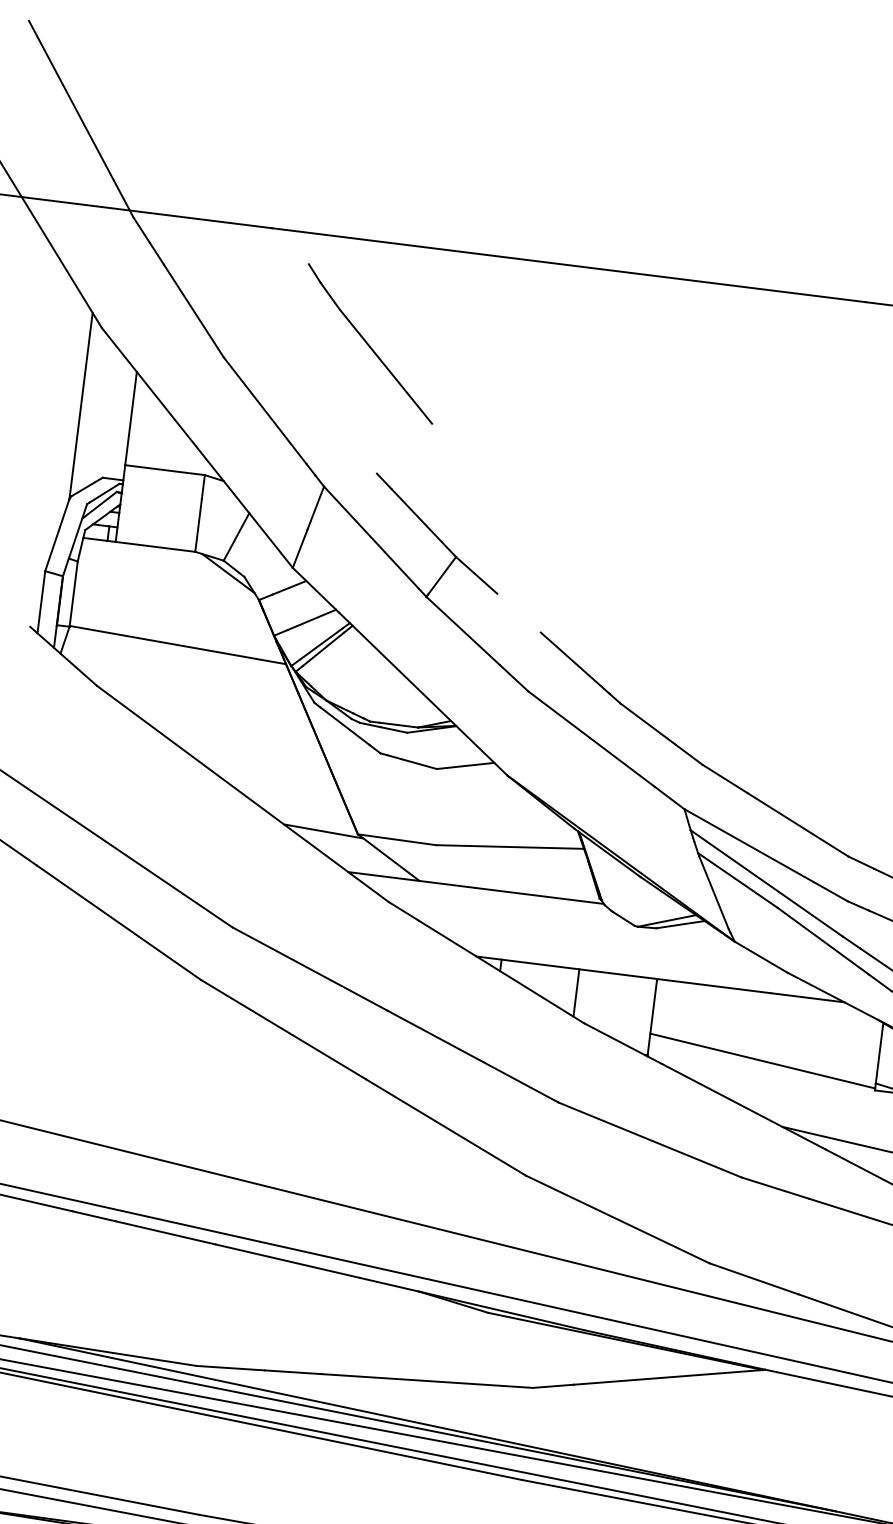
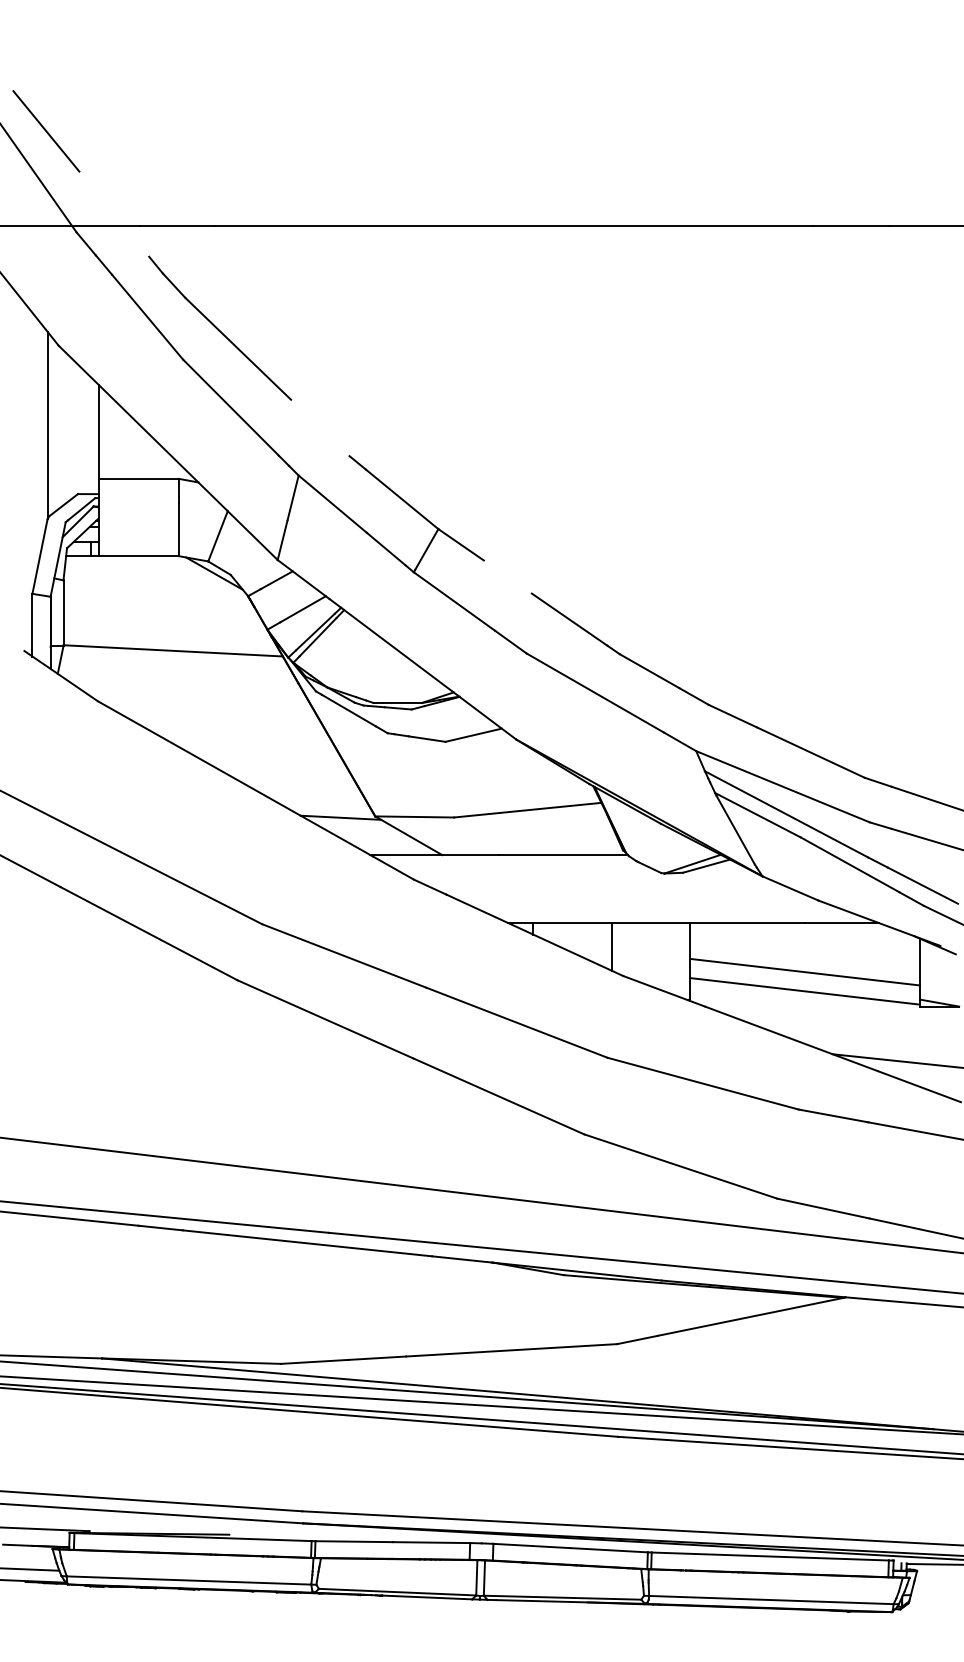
line: (116, 114) -> (46, 131), added
part: (370, 343) -> (220, 327), moved
line: (764, 1041) -> (804, 971), added

